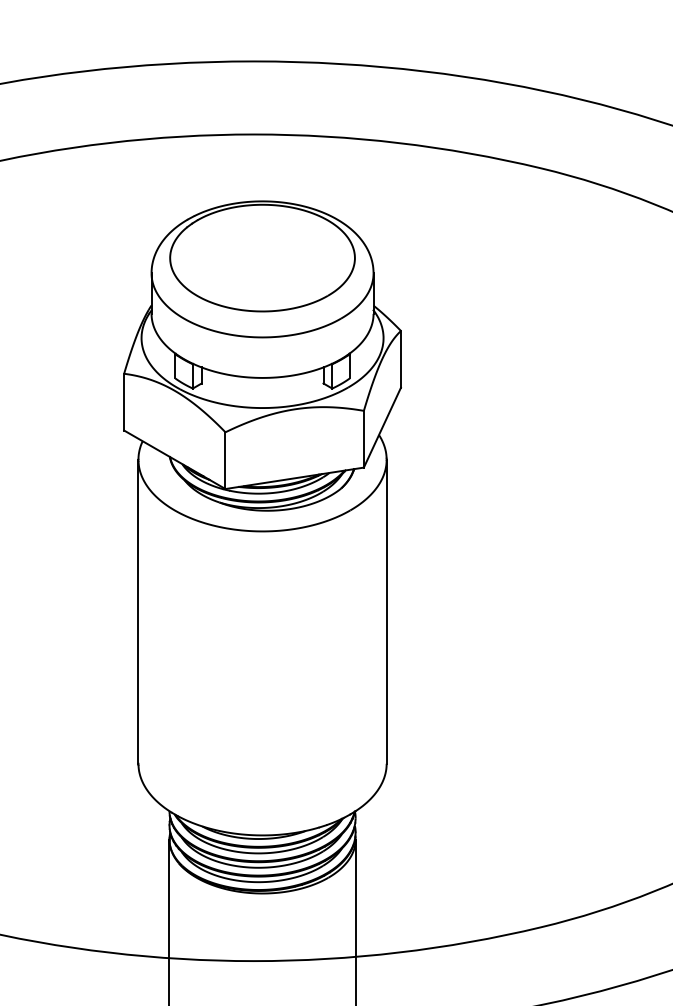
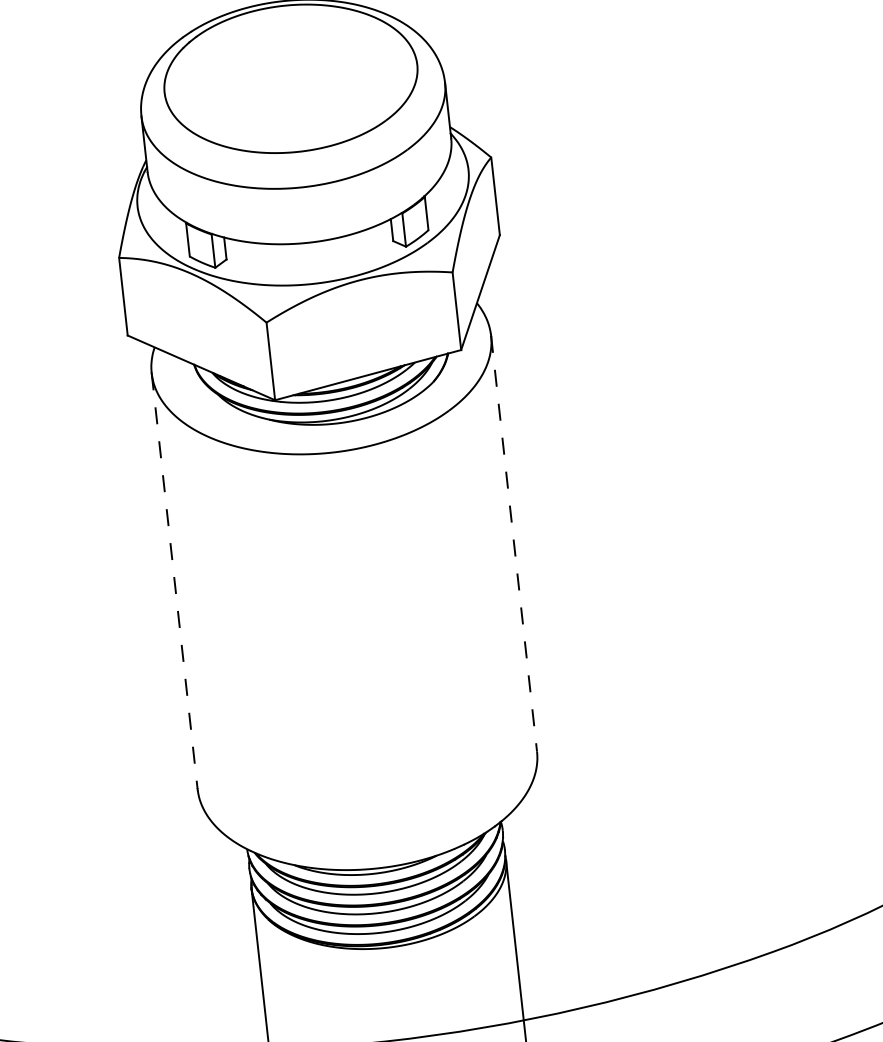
line: (138, 611) -> (174, 580), solid -> dashed
line: (386, 611) -> (513, 543), solid -> dashed

